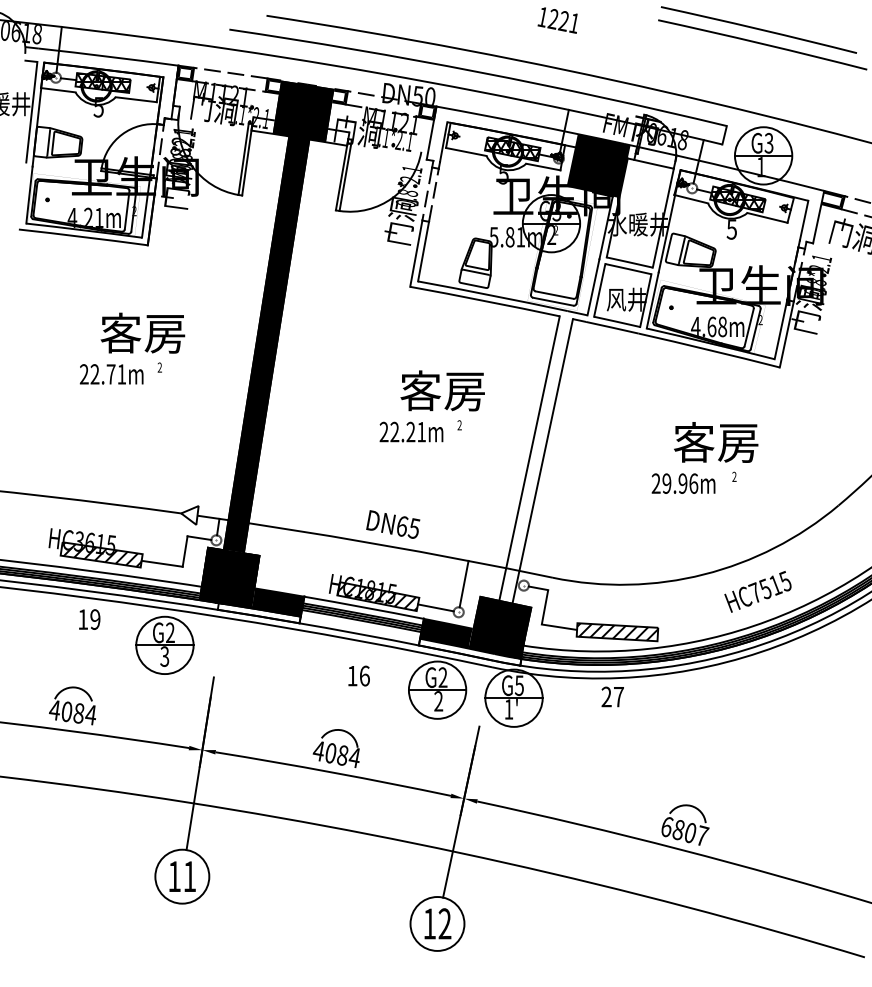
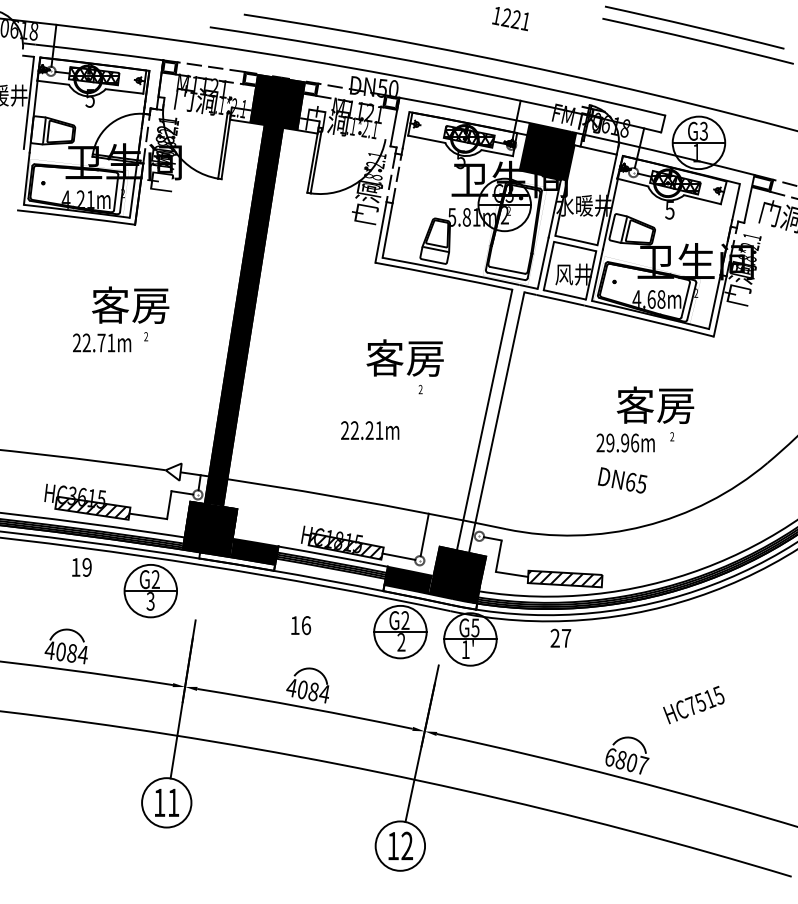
text: (411, 431) -> (370, 430), moved
text: (393, 524) -> (622, 480), moved
text: (757, 591) -> (693, 704), moved
text: (358, 675) -> (300, 625), moved

